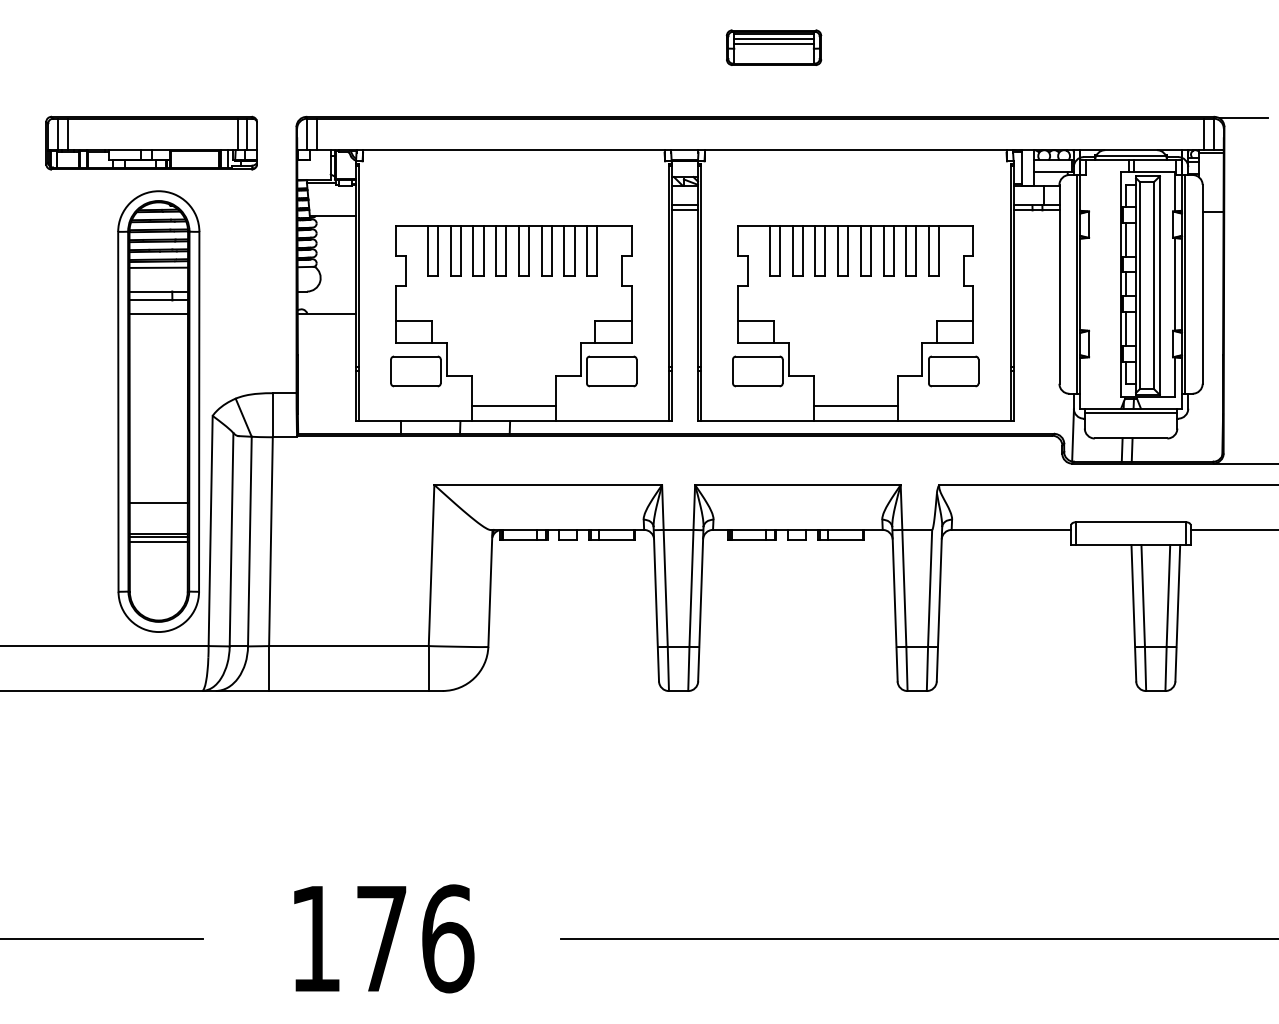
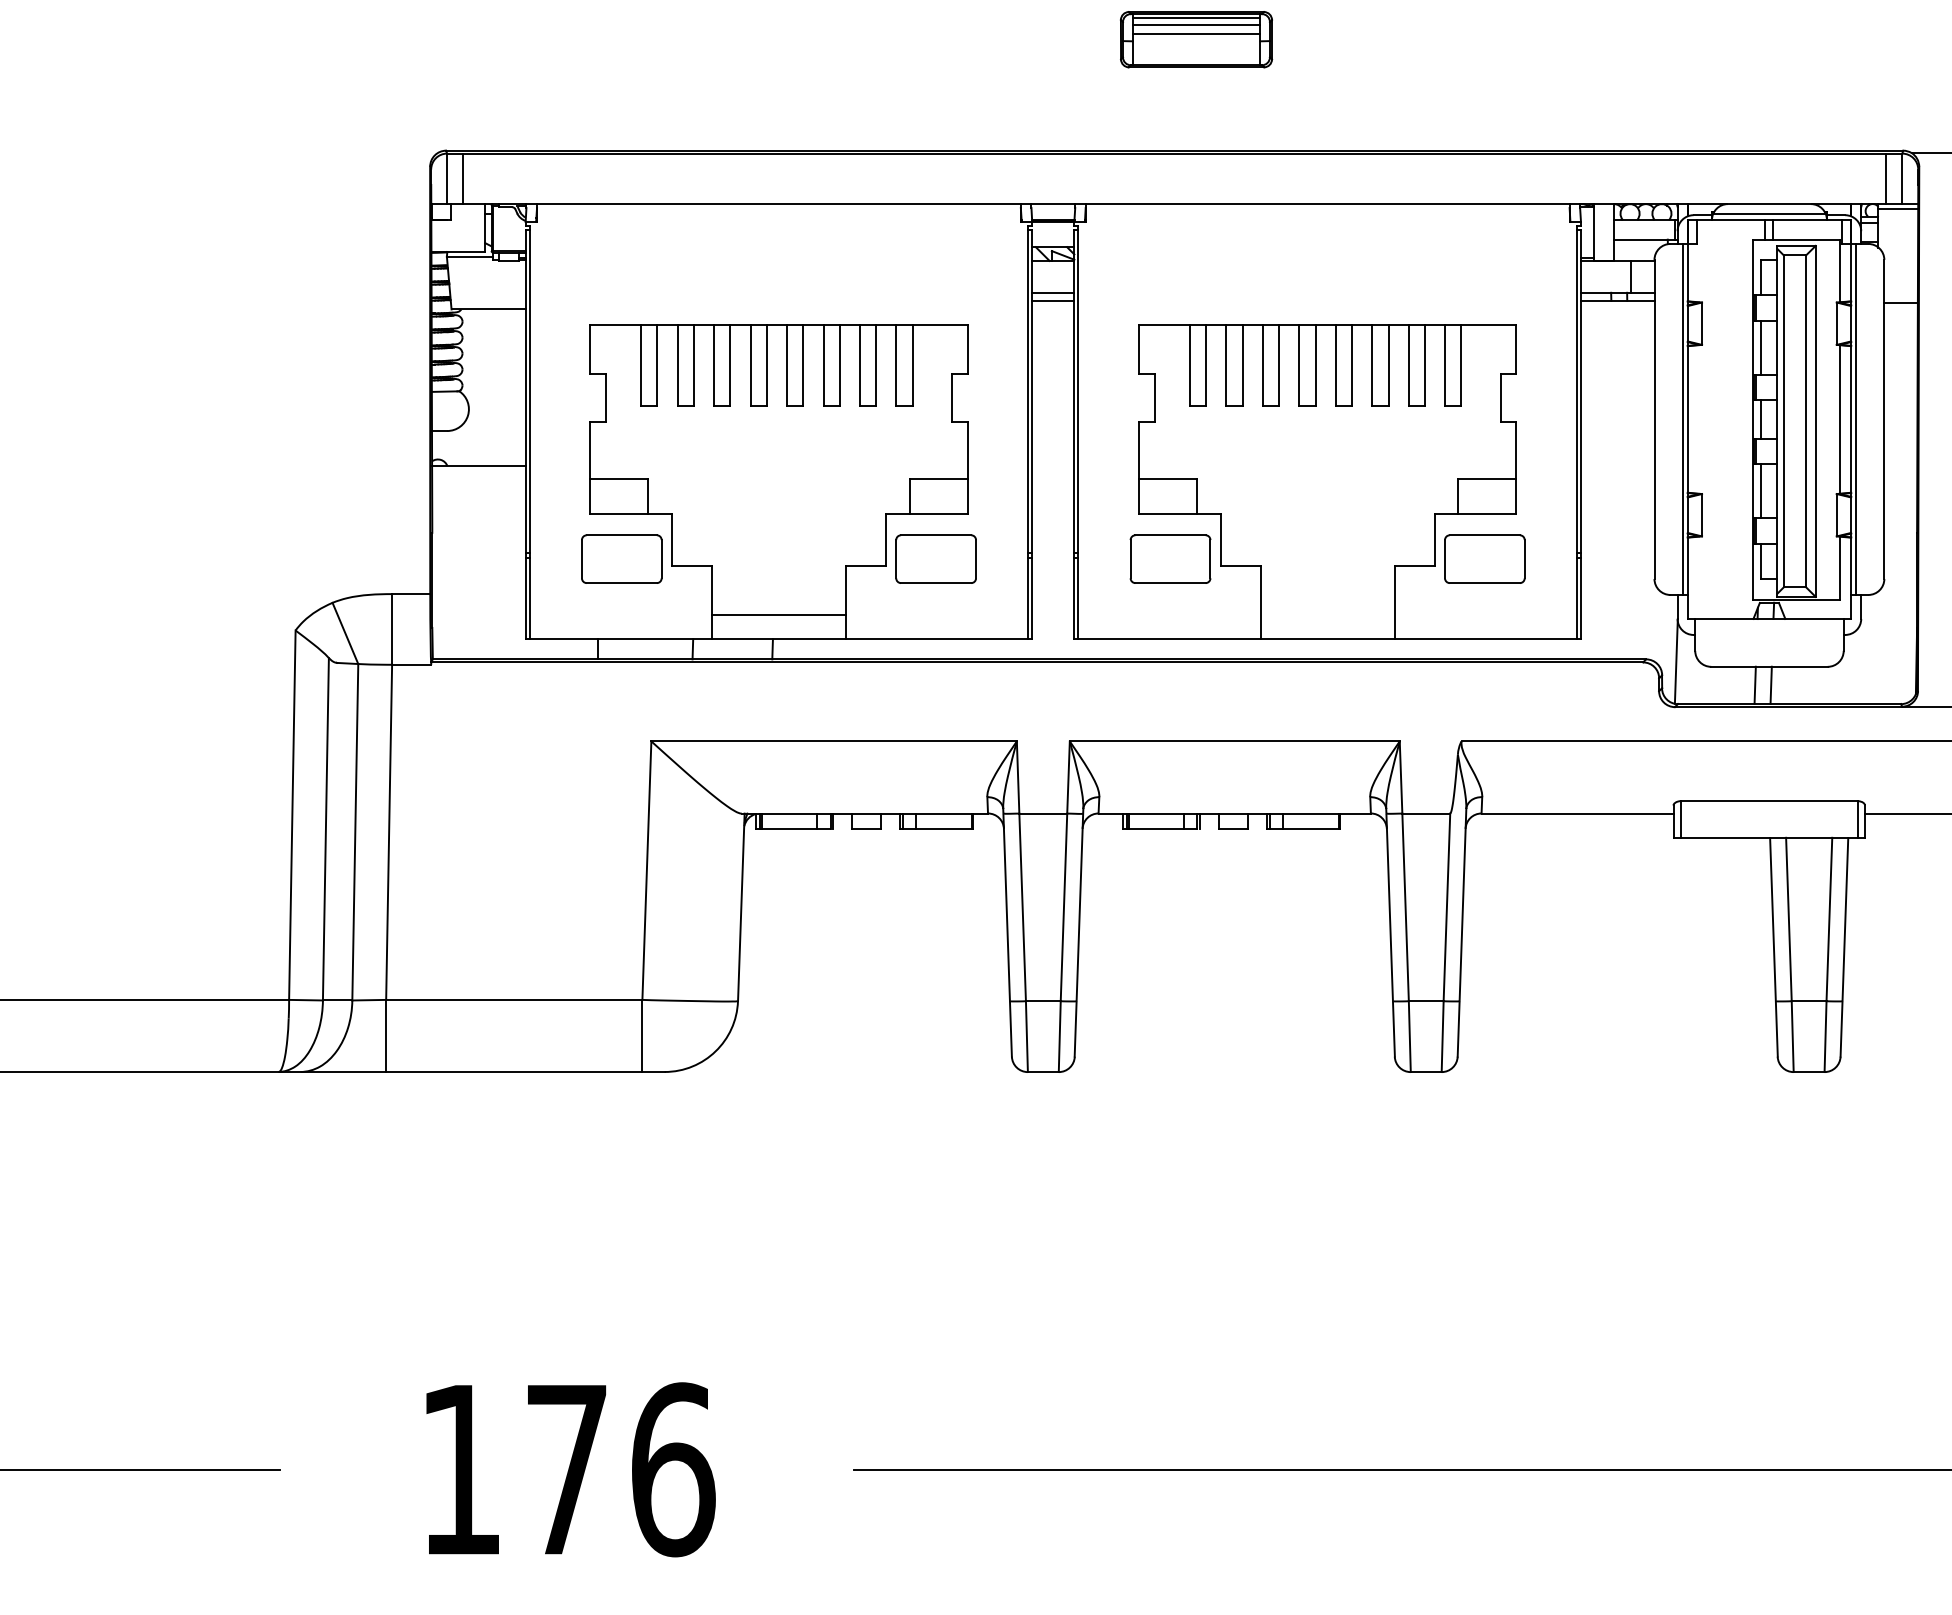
part: (151, 142) -> (197, 191), removed
line: (855, 406) -> (1327, 615), removed
part: (158, 411) -> (208, 623), removed
line: (1130, 412) -> (1768, 625), removed

